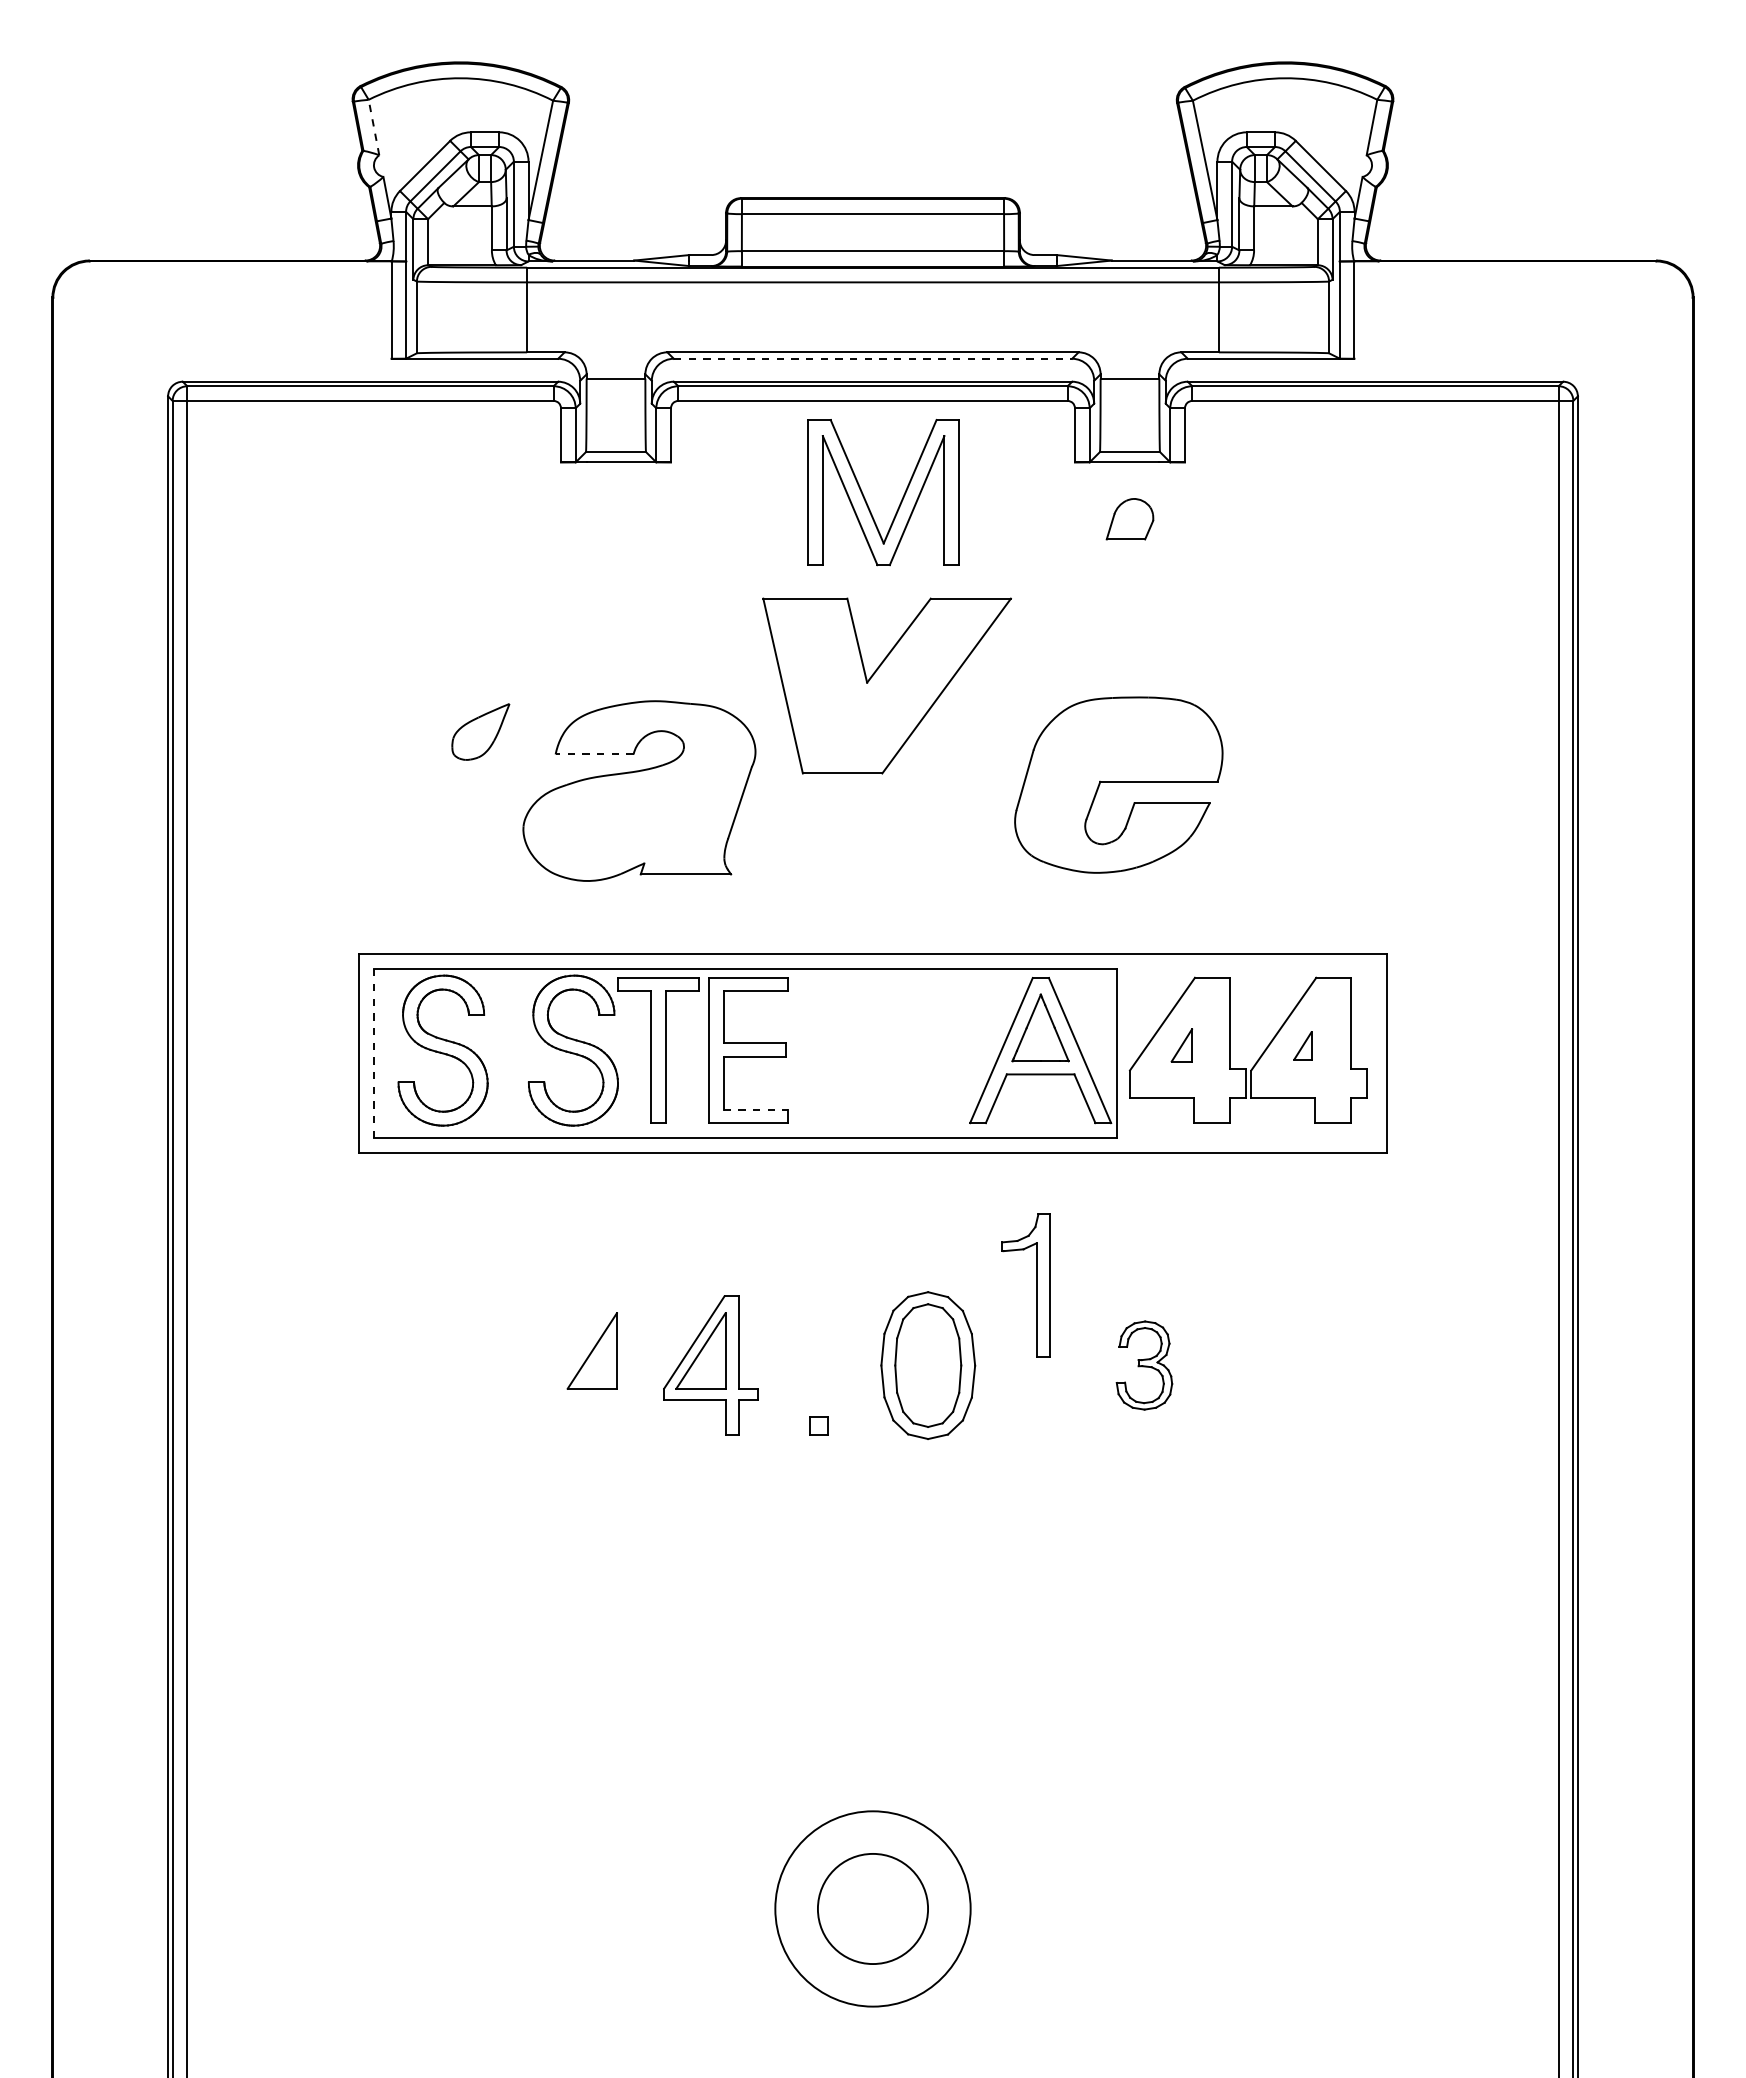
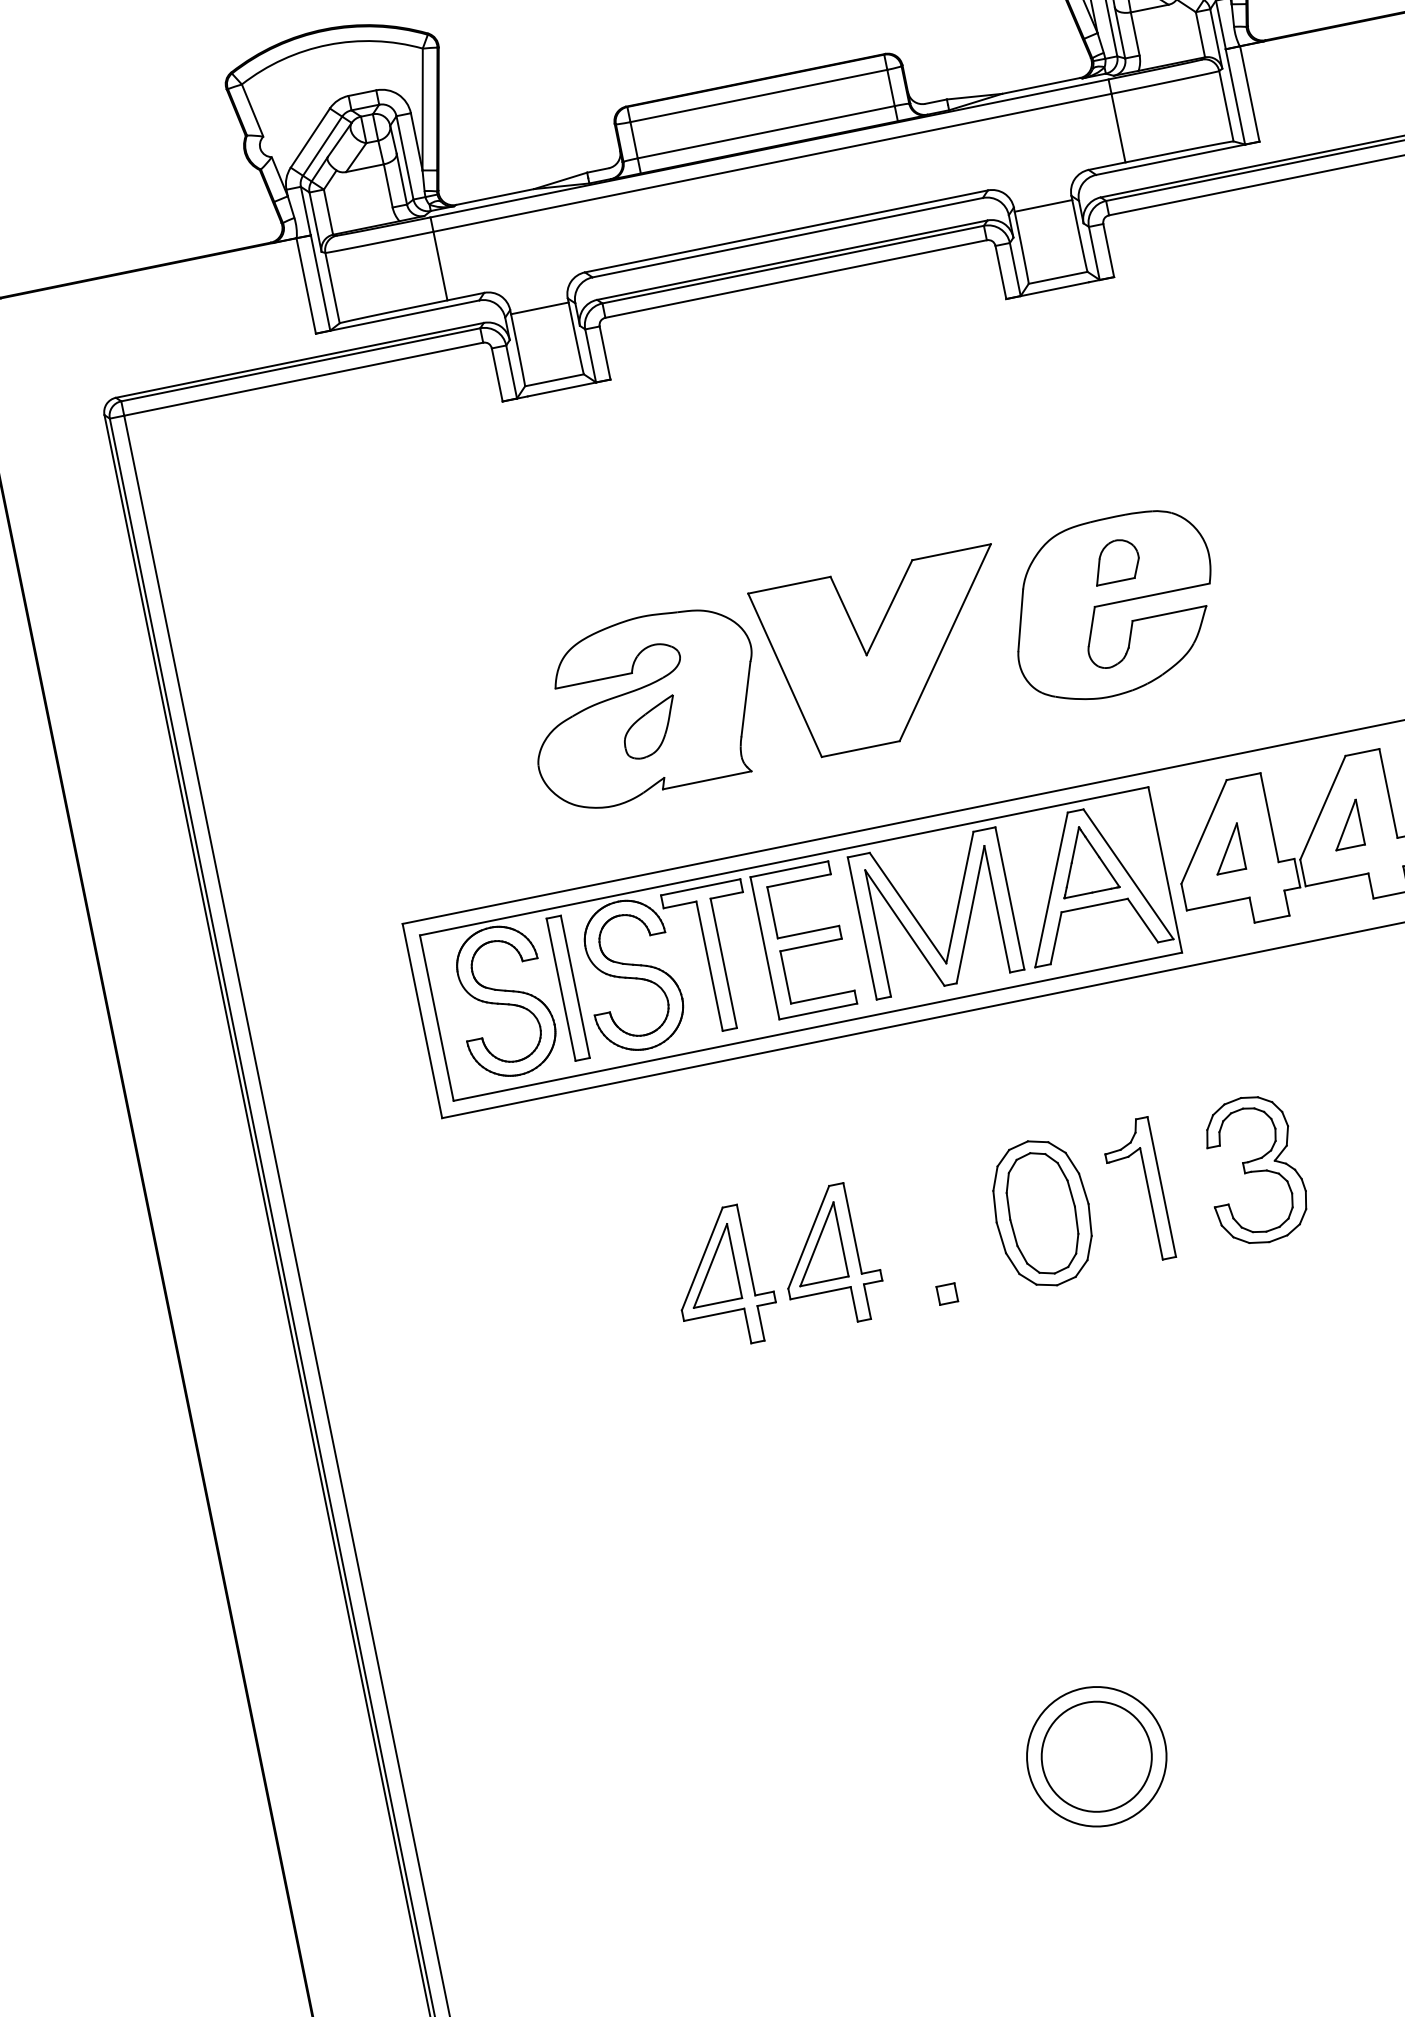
line: (373, 127) -> (252, 110), dashed -> solid
line: (873, 358) -> (788, 237), dashed -> solid
part: (866, 500) -> (920, 924), moved
part: (1129, 519) -> (1115, 561), moved
part: (886, 685) -> (886, 654), moved
part: (480, 731) -> (650, 727), moved
line: (594, 754) -> (593, 681), dashed -> solid
part: (1181, 1045) -> (1226, 849), size x1.43
part: (1302, 1045) -> (1345, 825), size x1.67
part: (508, 1050) -> (568, 988), added
line: (373, 1054) -> (436, 1019), dashed -> solid
line: (756, 1109) -> (823, 996), dashed -> solid
part: (1036, 1285) -> (1148, 1189), moved
part: (601, 1365) -> (722, 1278), added
part: (1144, 1365) -> (1254, 1170), size x1.67
circle: (872, 1908) -> (1096, 1756), size x0.71

